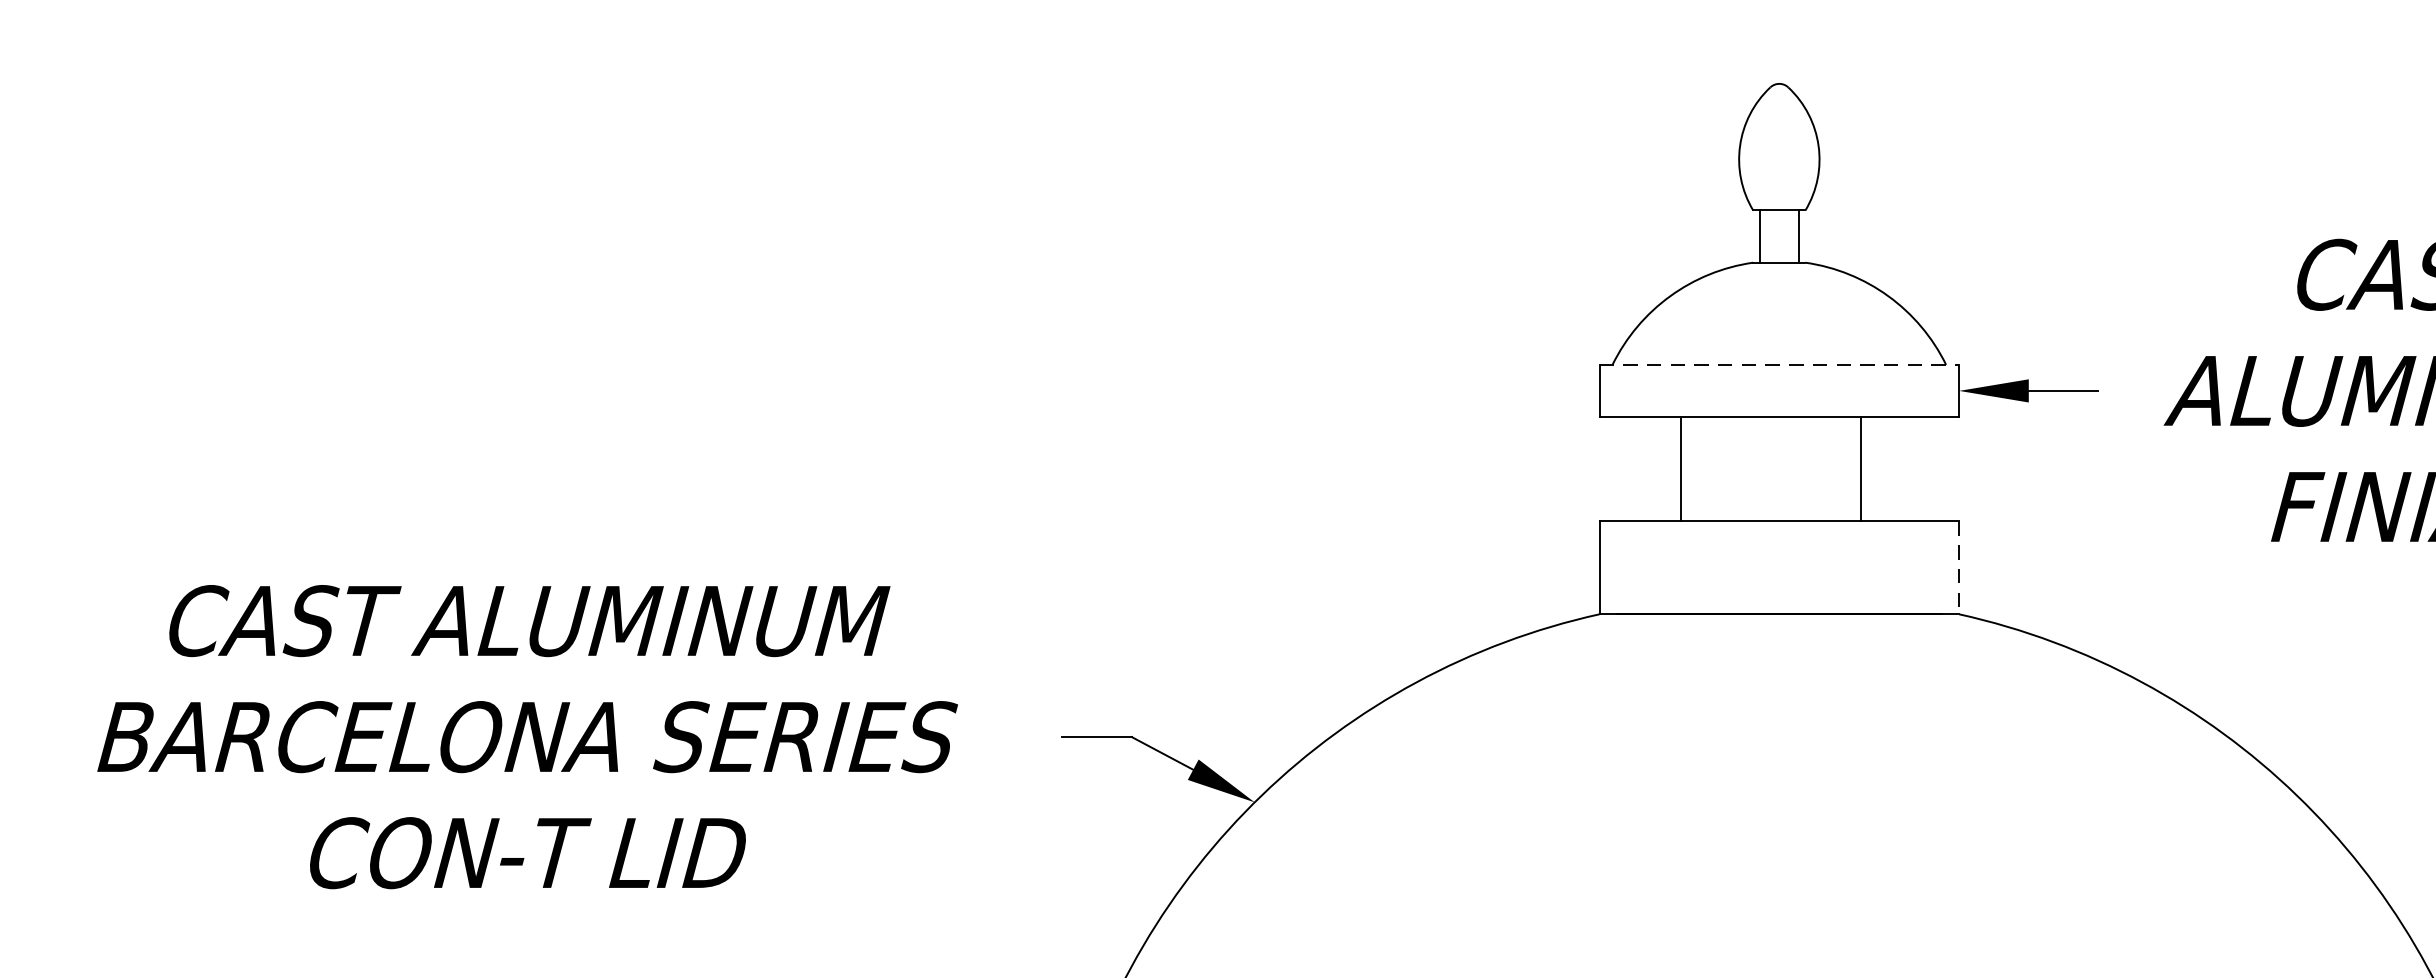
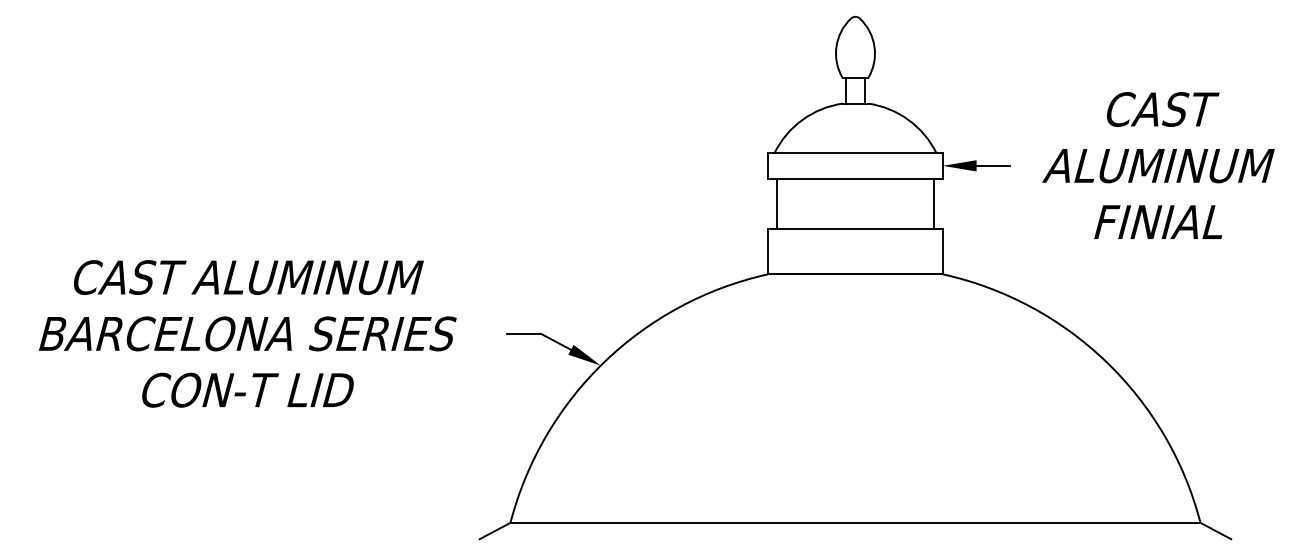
line: (1779, 365) -> (855, 153), dashed -> solid
line: (1680, 468) -> (776, 203), moved
line: (1861, 468) -> (934, 203), moved
line: (1958, 567) -> (942, 251), dashed -> solid

